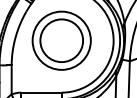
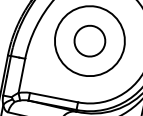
circle: (61, 40) -> (89, 40), size x0.6

